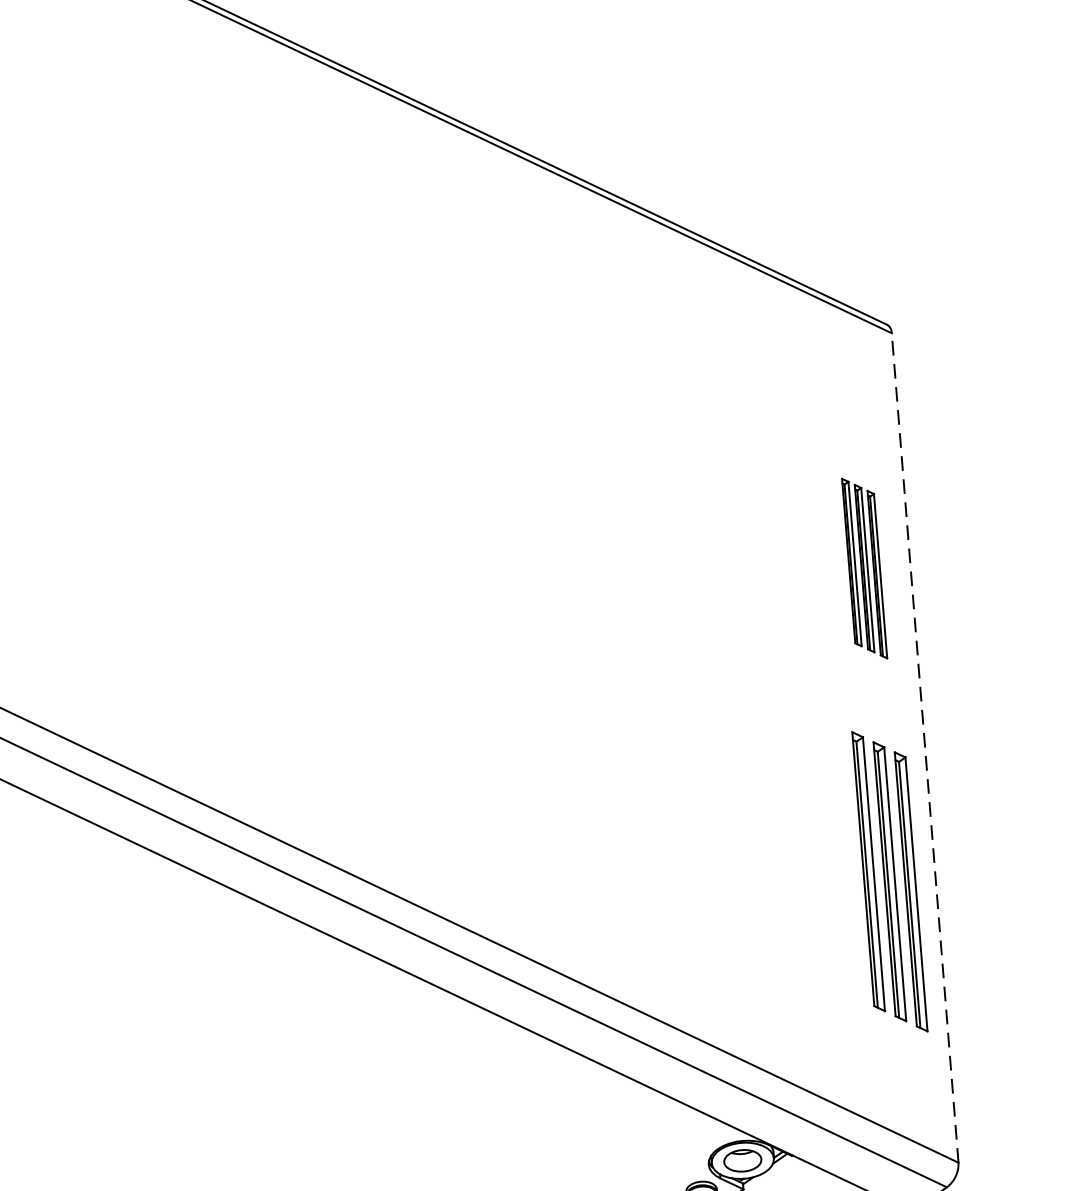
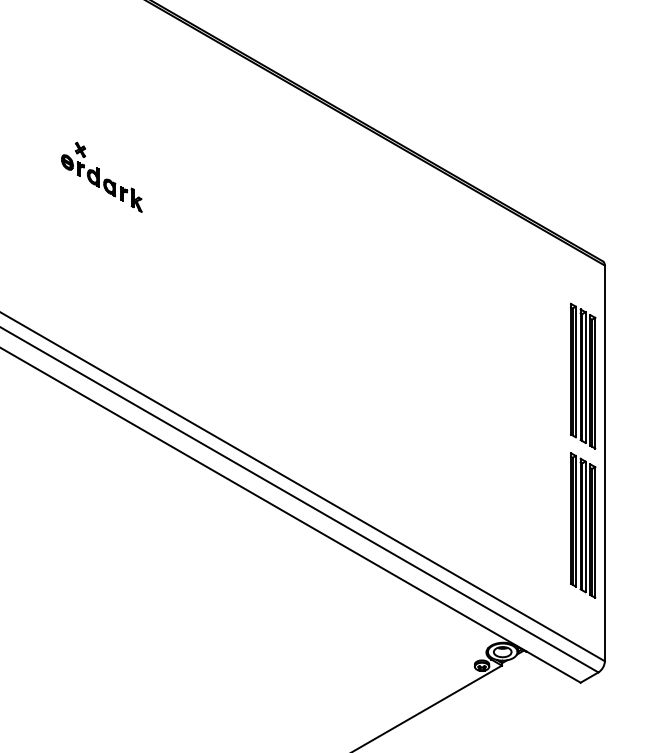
part: (863, 567) -> (582, 375), size x1.67
line: (924, 748) -> (604, 463), dashed -> solid

